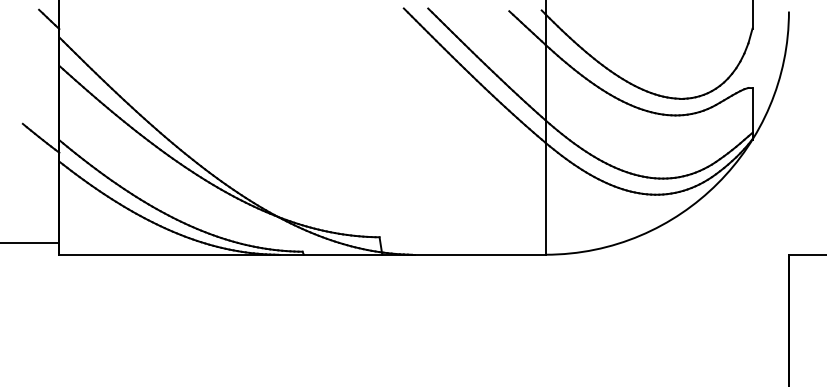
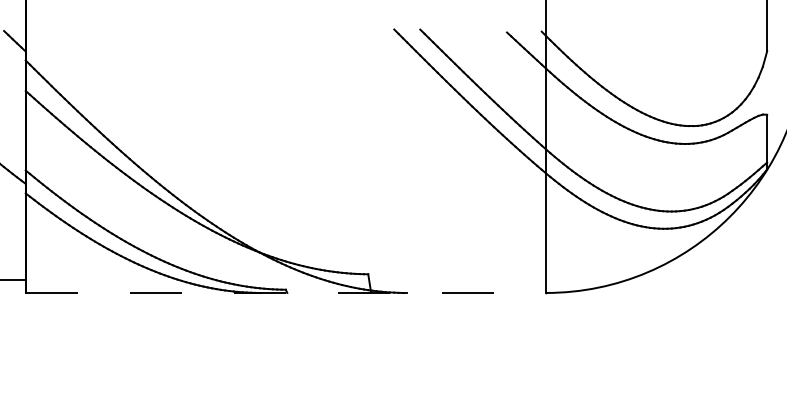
line: (303, 254) -> (286, 292), solid -> dashed

